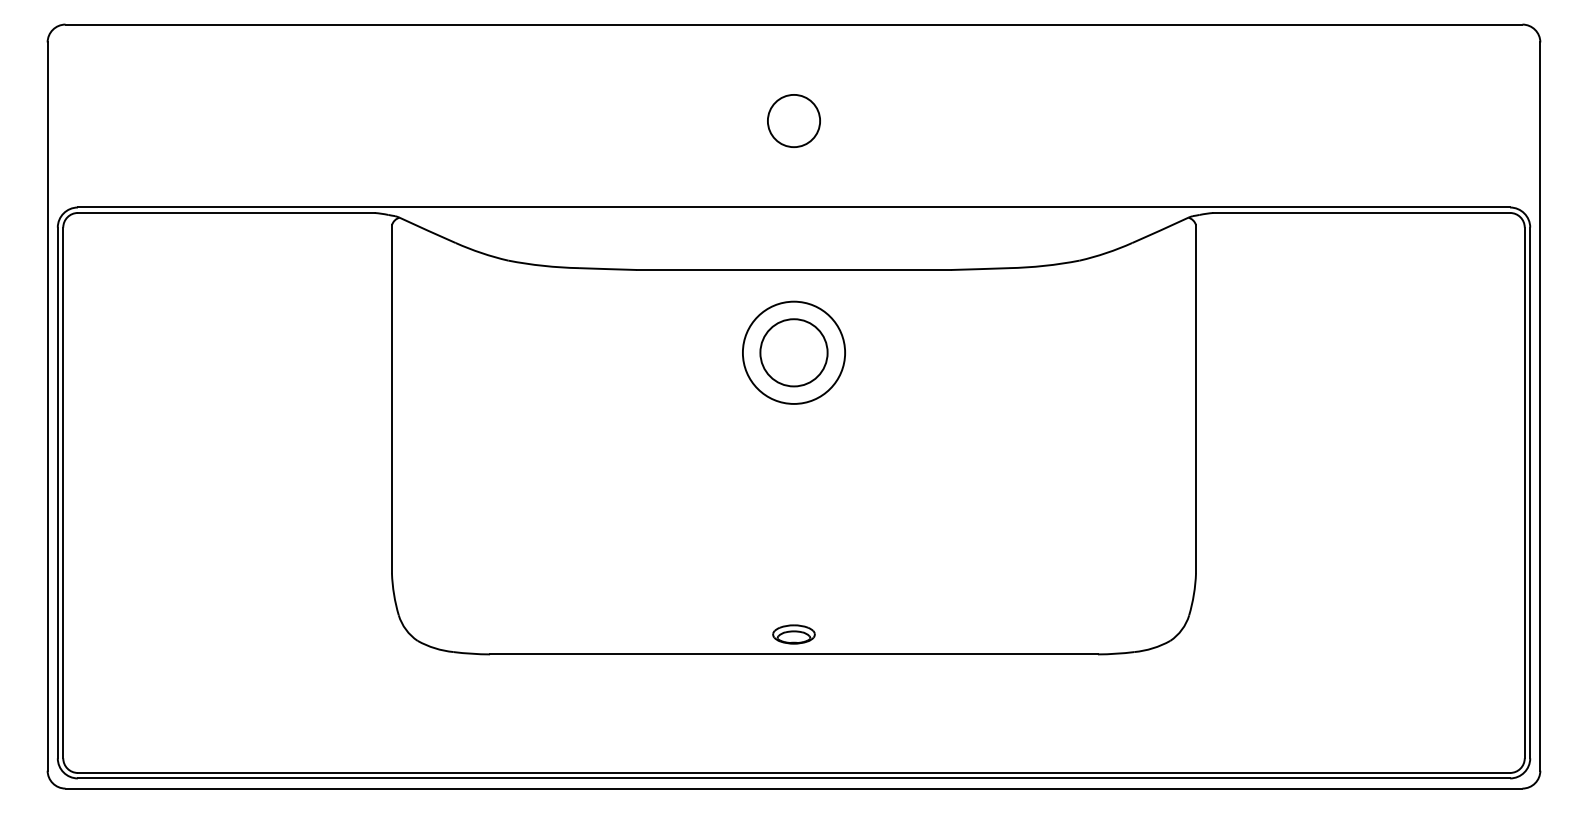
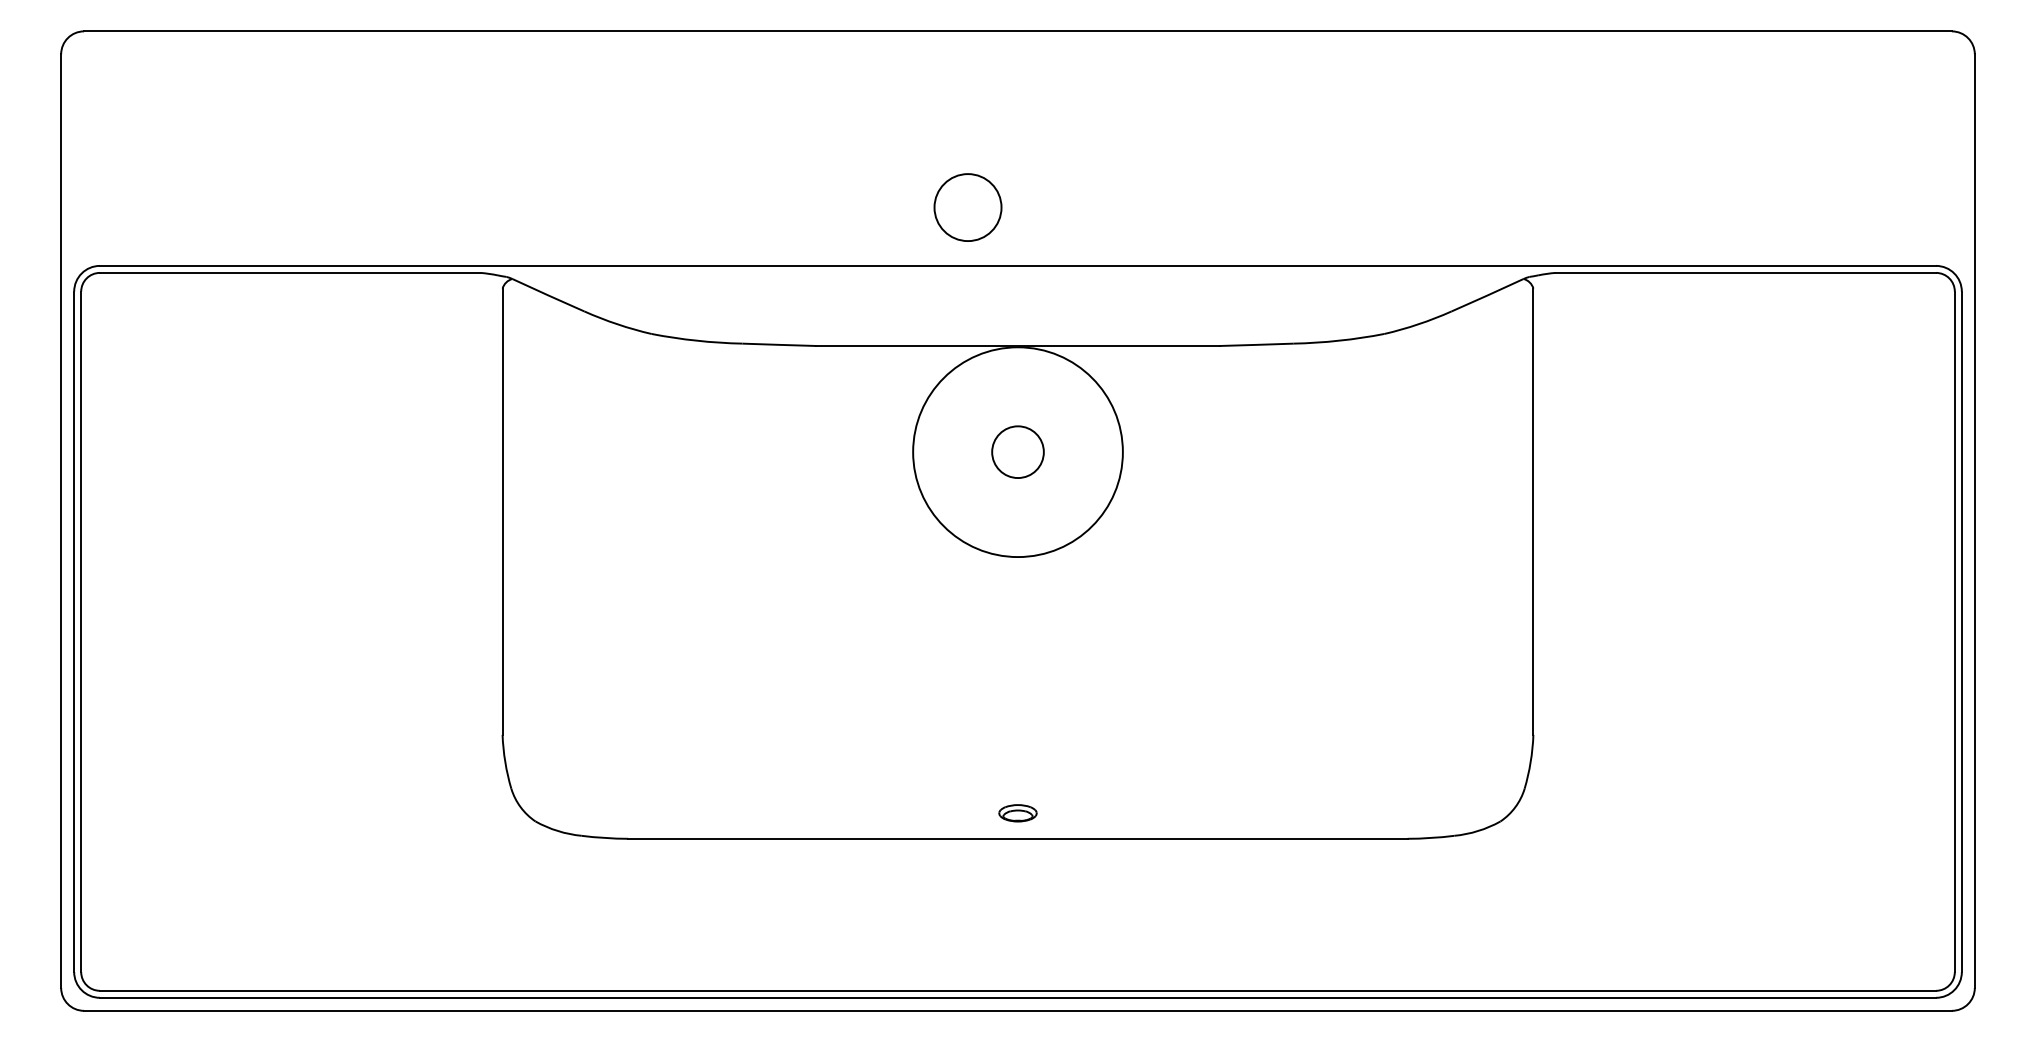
circle: (793, 120) -> (967, 206), moved
circle: (793, 352) -> (1017, 451), size x0.6
circle: (793, 352) -> (1017, 451), size x1.6
part: (793, 634) -> (1017, 813), size x0.7

